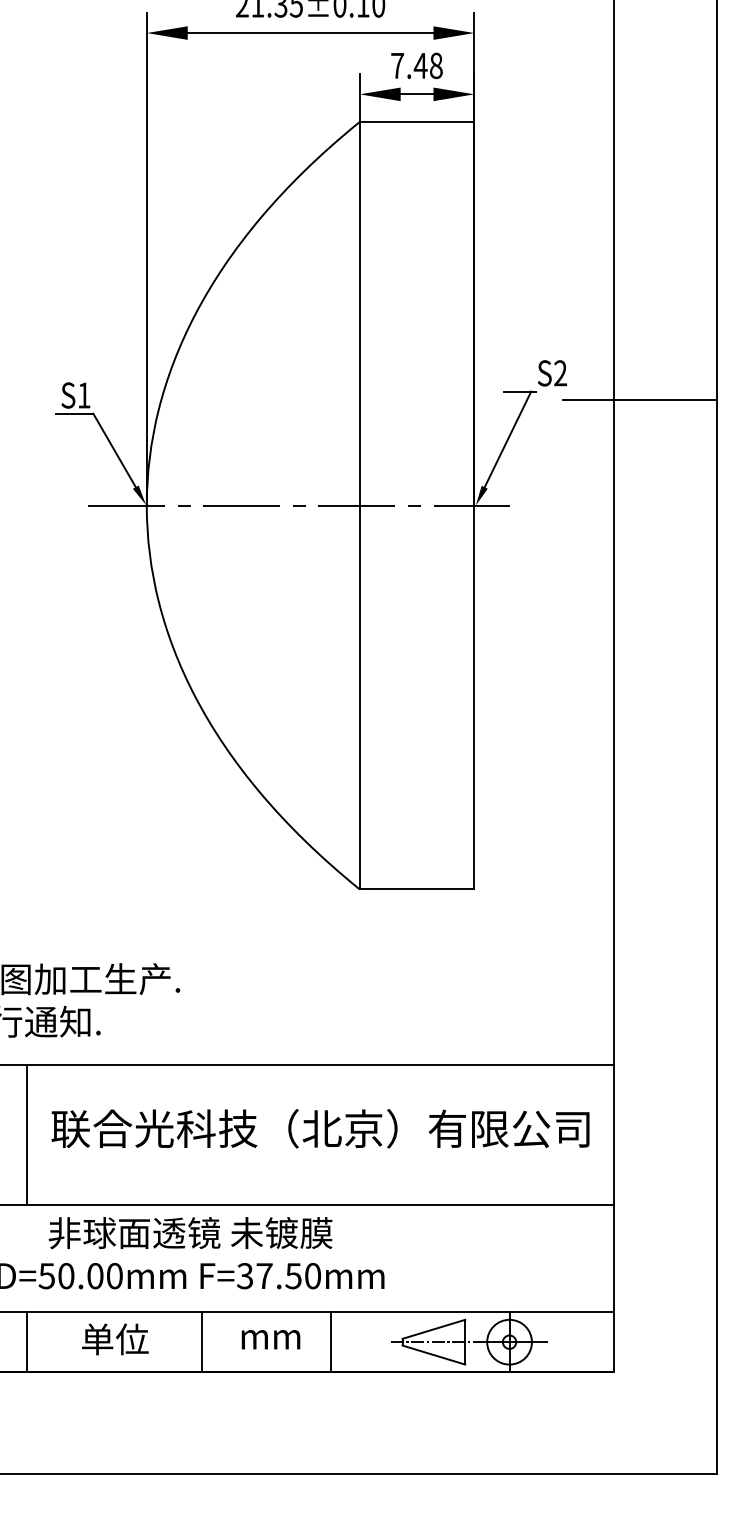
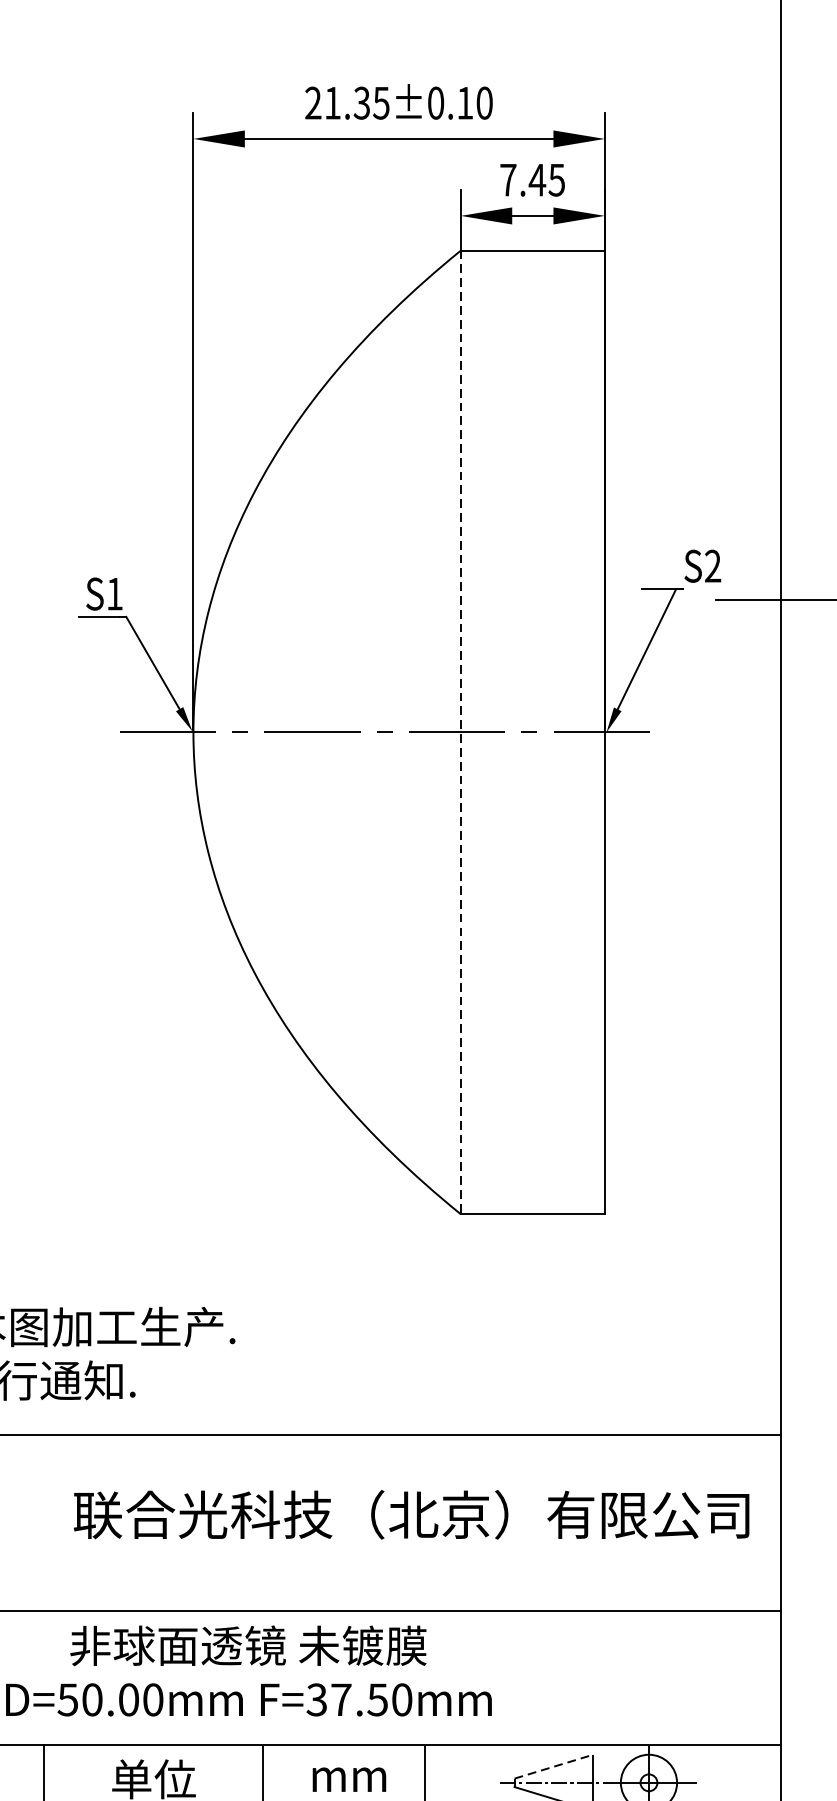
text: (435, 65) -> (555, 179), 7.48 -> 7.45
line: (359, 505) -> (460, 732), solid -> dashed
line: (27, 1134) -> (43, 1522), removed
line: (433, 1329) -> (553, 1766), solid -> dashed

